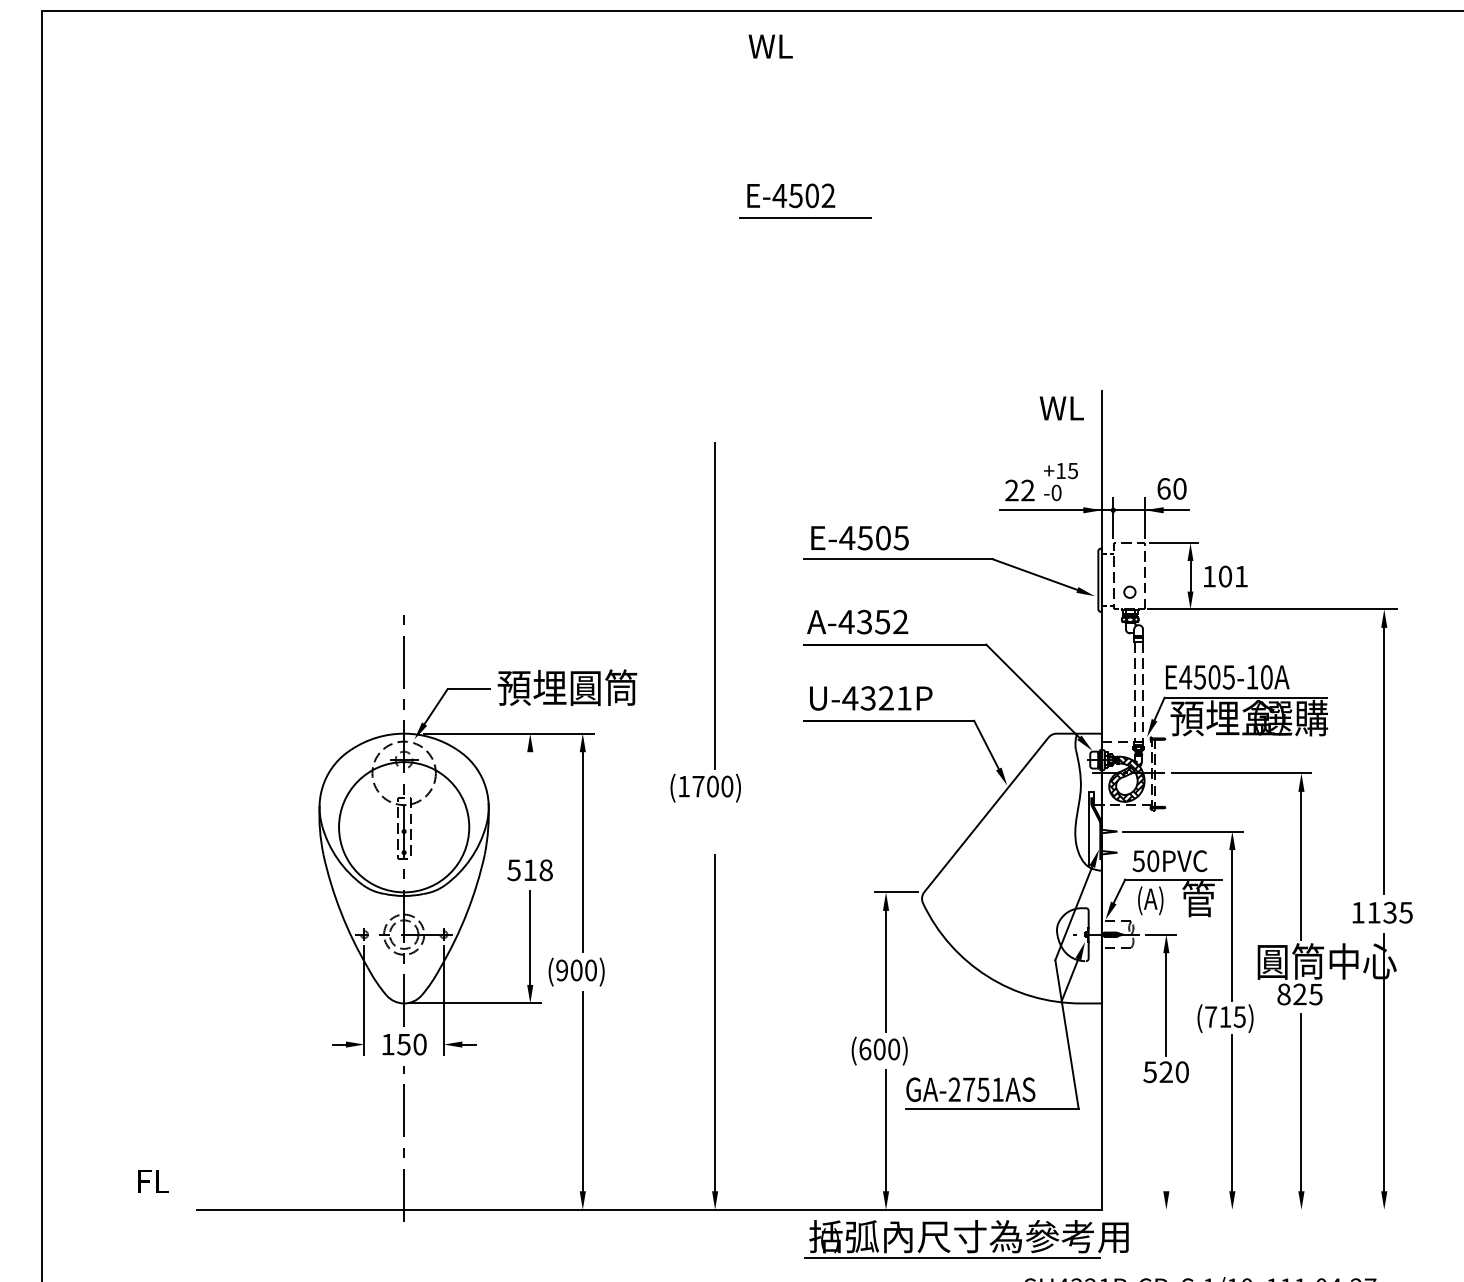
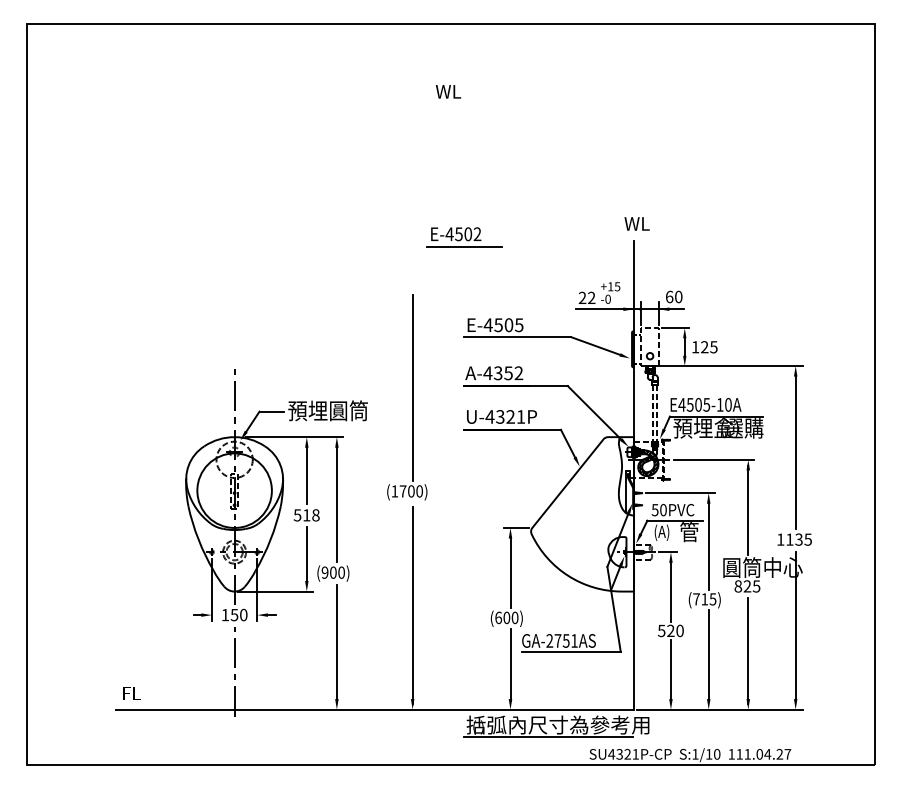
text: (770, 46) -> (448, 91), moved
part: (805, 201) -> (464, 237), moved
text: (1060, 407) -> (636, 223), moved
text: (1233, 577) -> (709, 347), 101 -> 125
part: (706, 622) -> (407, 397), moved
line: (529, 800) -> (306, 475), added
line: (1165, 1141) -> (670, 670), added
text: (152, 1181) -> (131, 693), moved
line: (1252, 1209) -> (720, 709), added

